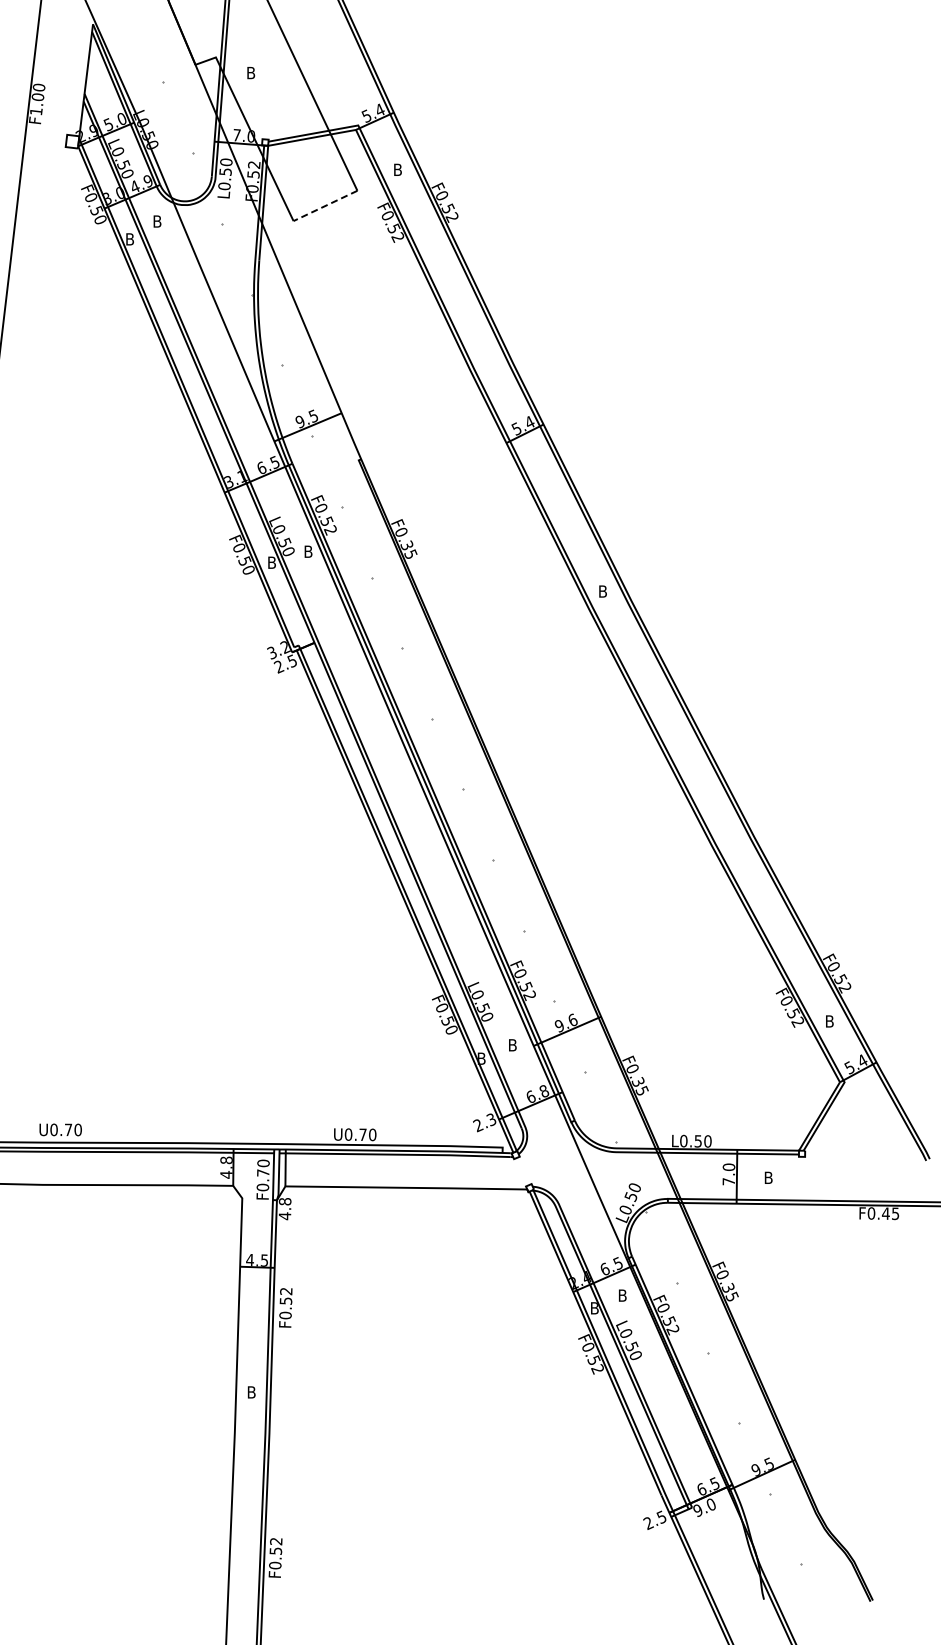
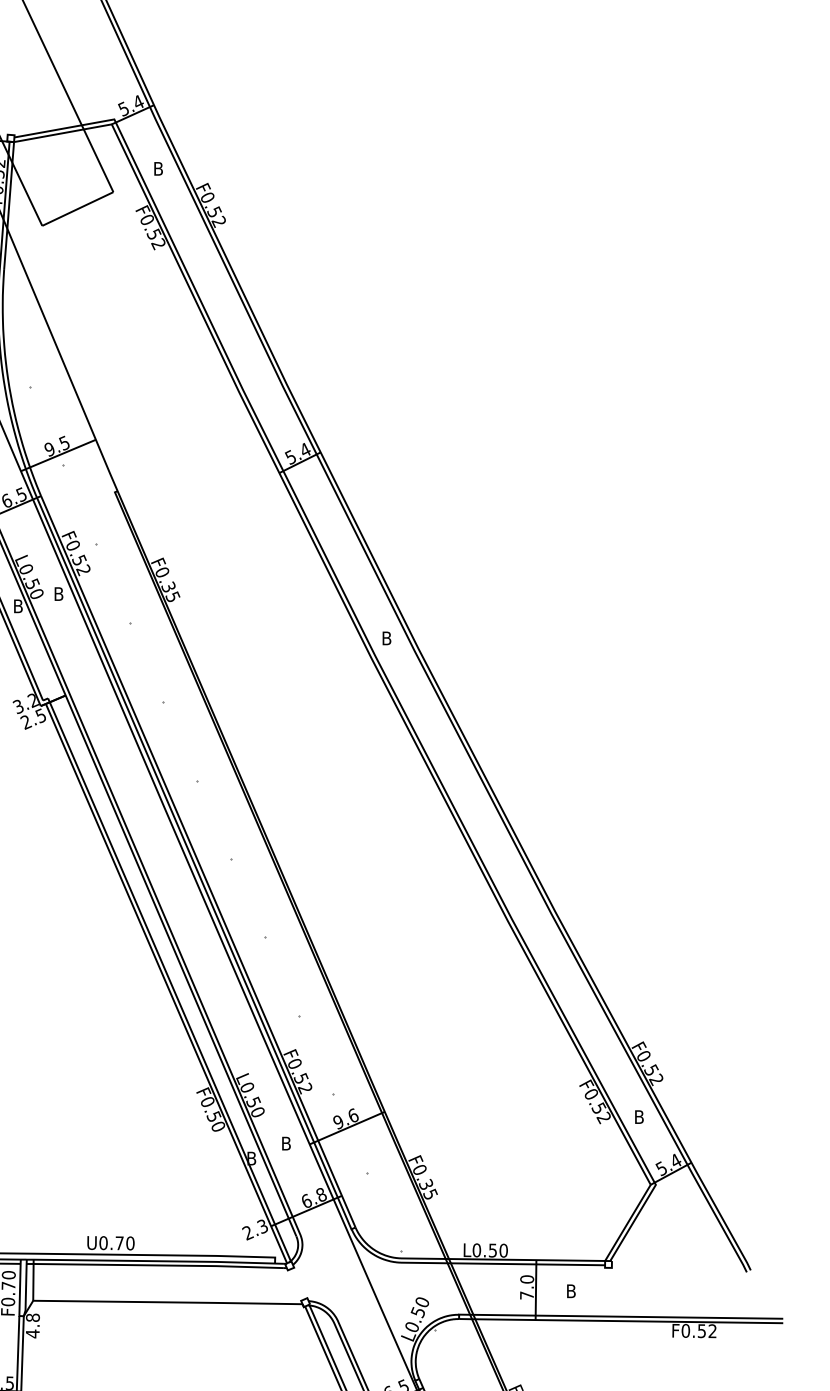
line: (325, 206) -> (77, 209), dashed -> solid
text: (890, 1213) -> (706, 1330), F0.45 -> F0.52

